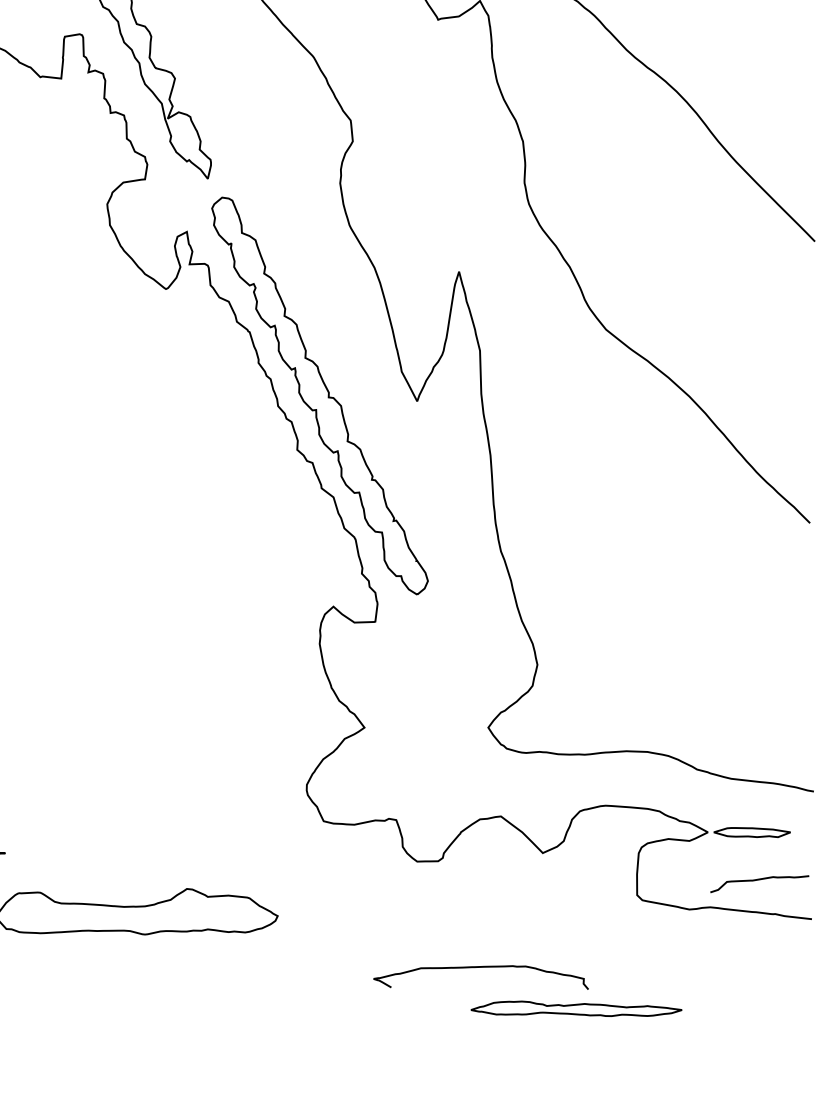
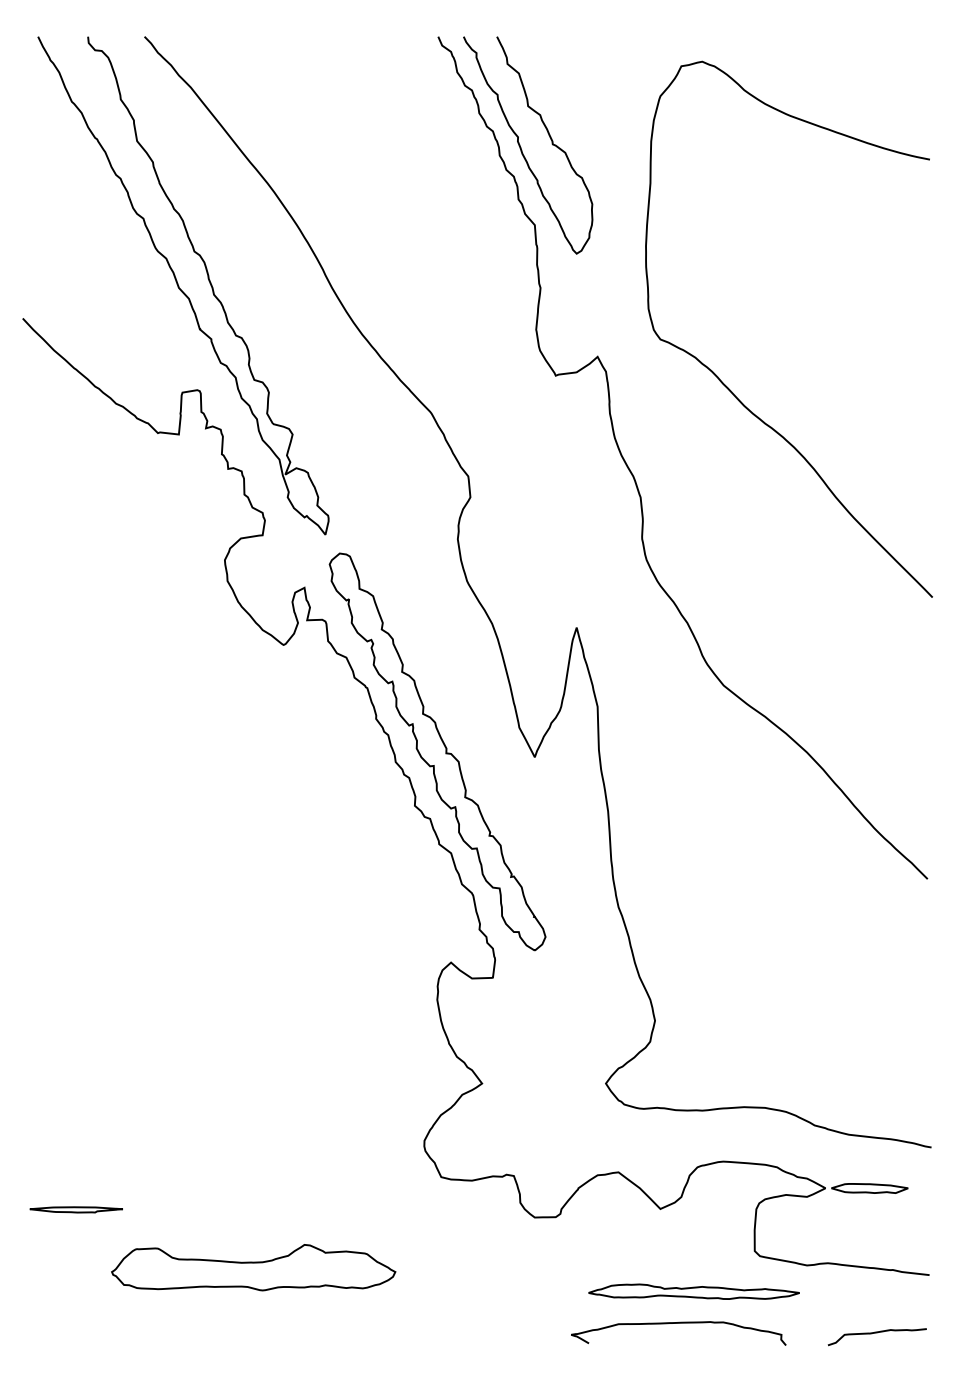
curve: (758, 880) -> (876, 1333), moved
curve: (480, 967) -> (678, 1323), moved
part: (575, 1008) -> (693, 1291), moved

